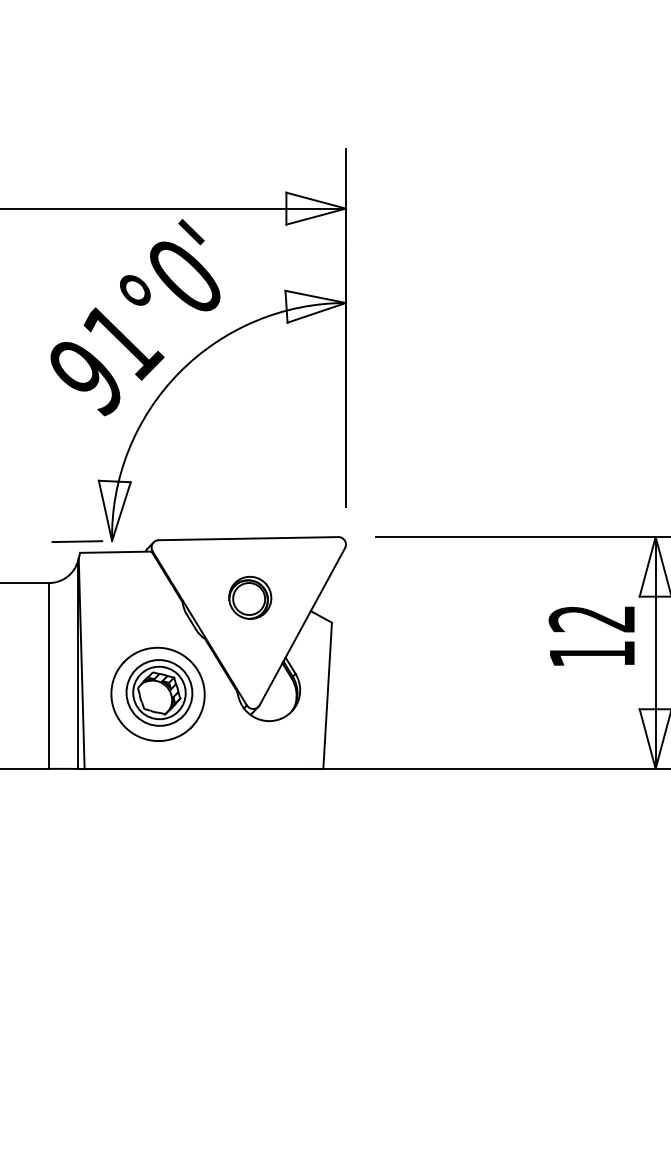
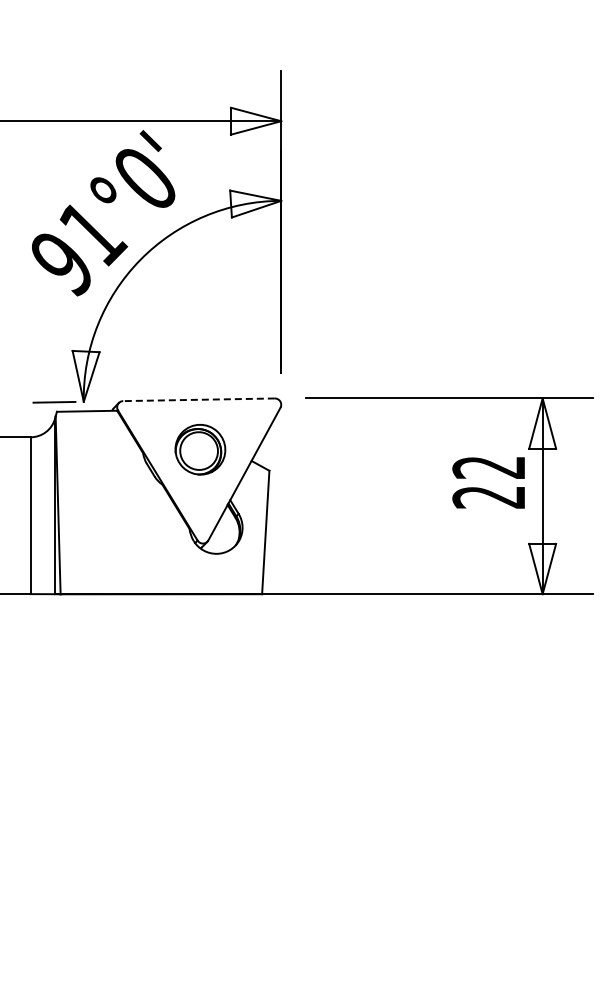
line: (249, 538) -> (199, 399), solid -> dashed
part: (250, 597) -> (200, 449), size x1.4
text: (591, 654) -> (488, 497), 12 -> 22
part: (157, 694) -> (122, 531), removed

